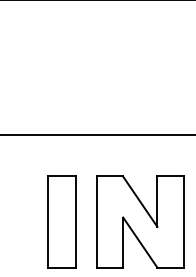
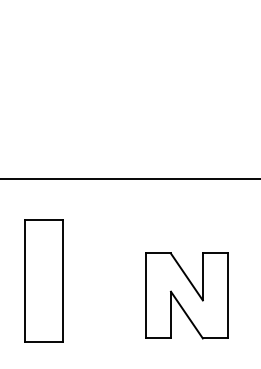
part: (61, 221) -> (43, 280), moved
part: (140, 221) -> (186, 295), size x0.7

